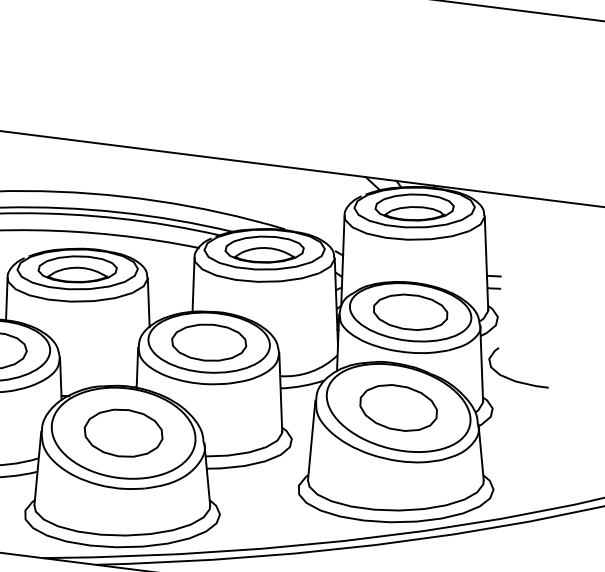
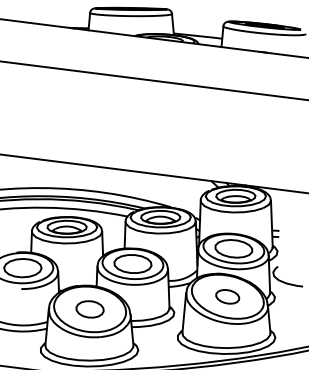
part: (397, 407) -> (227, 296), size x0.6
part: (122, 433) -> (89, 309), size x0.7

